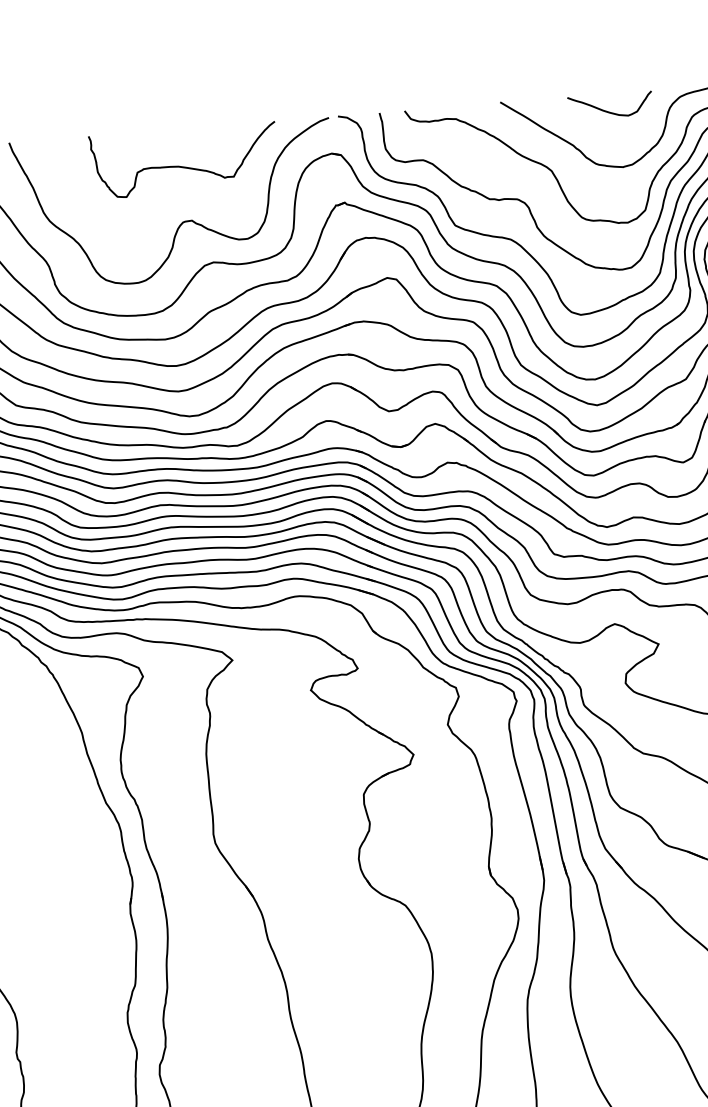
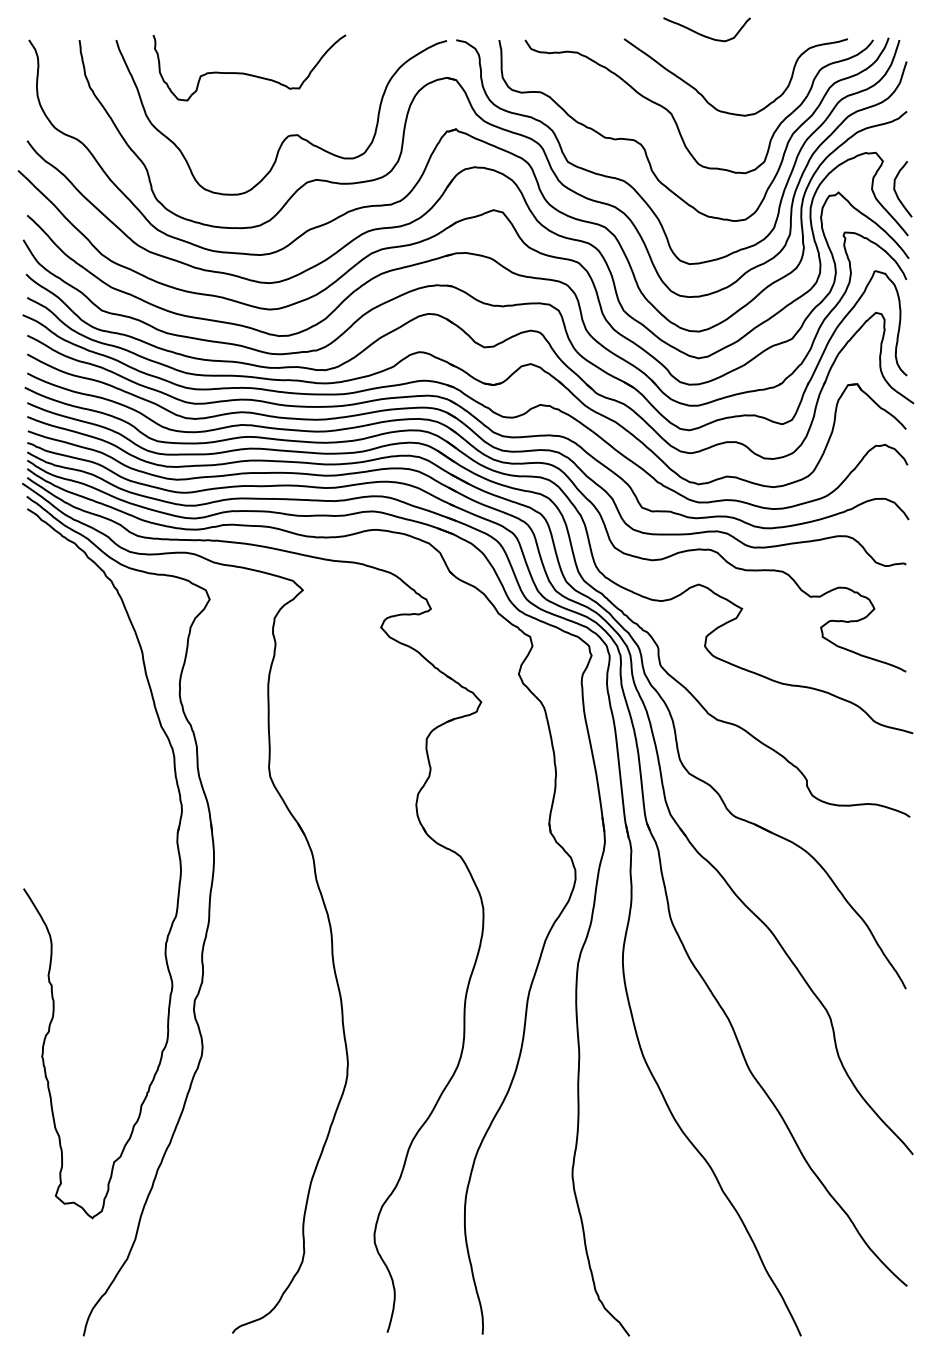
curve: (607, 110) -> (703, 34), moved
curve: (183, 166) -> (248, 73), moved

